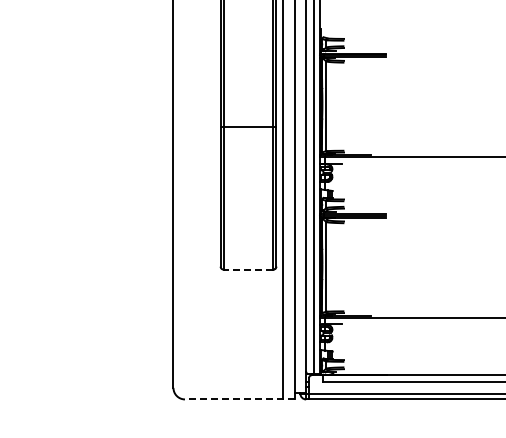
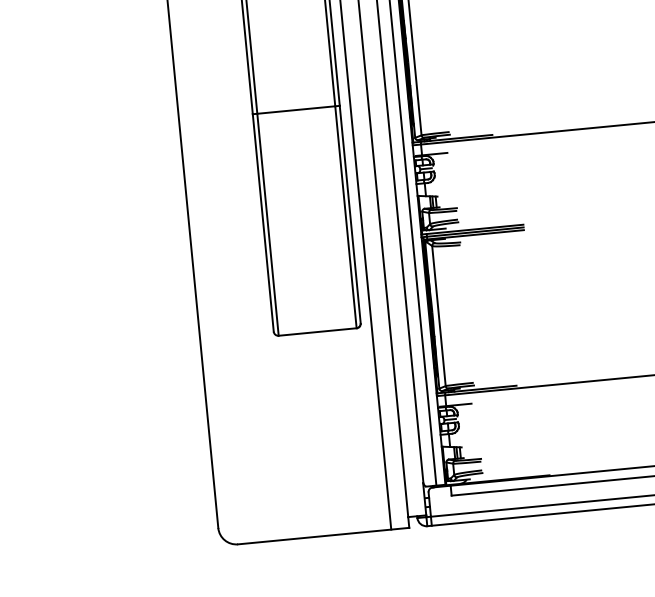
line: (248, 269) -> (317, 331), dashed -> solid
line: (239, 399) -> (323, 536), dashed -> solid

